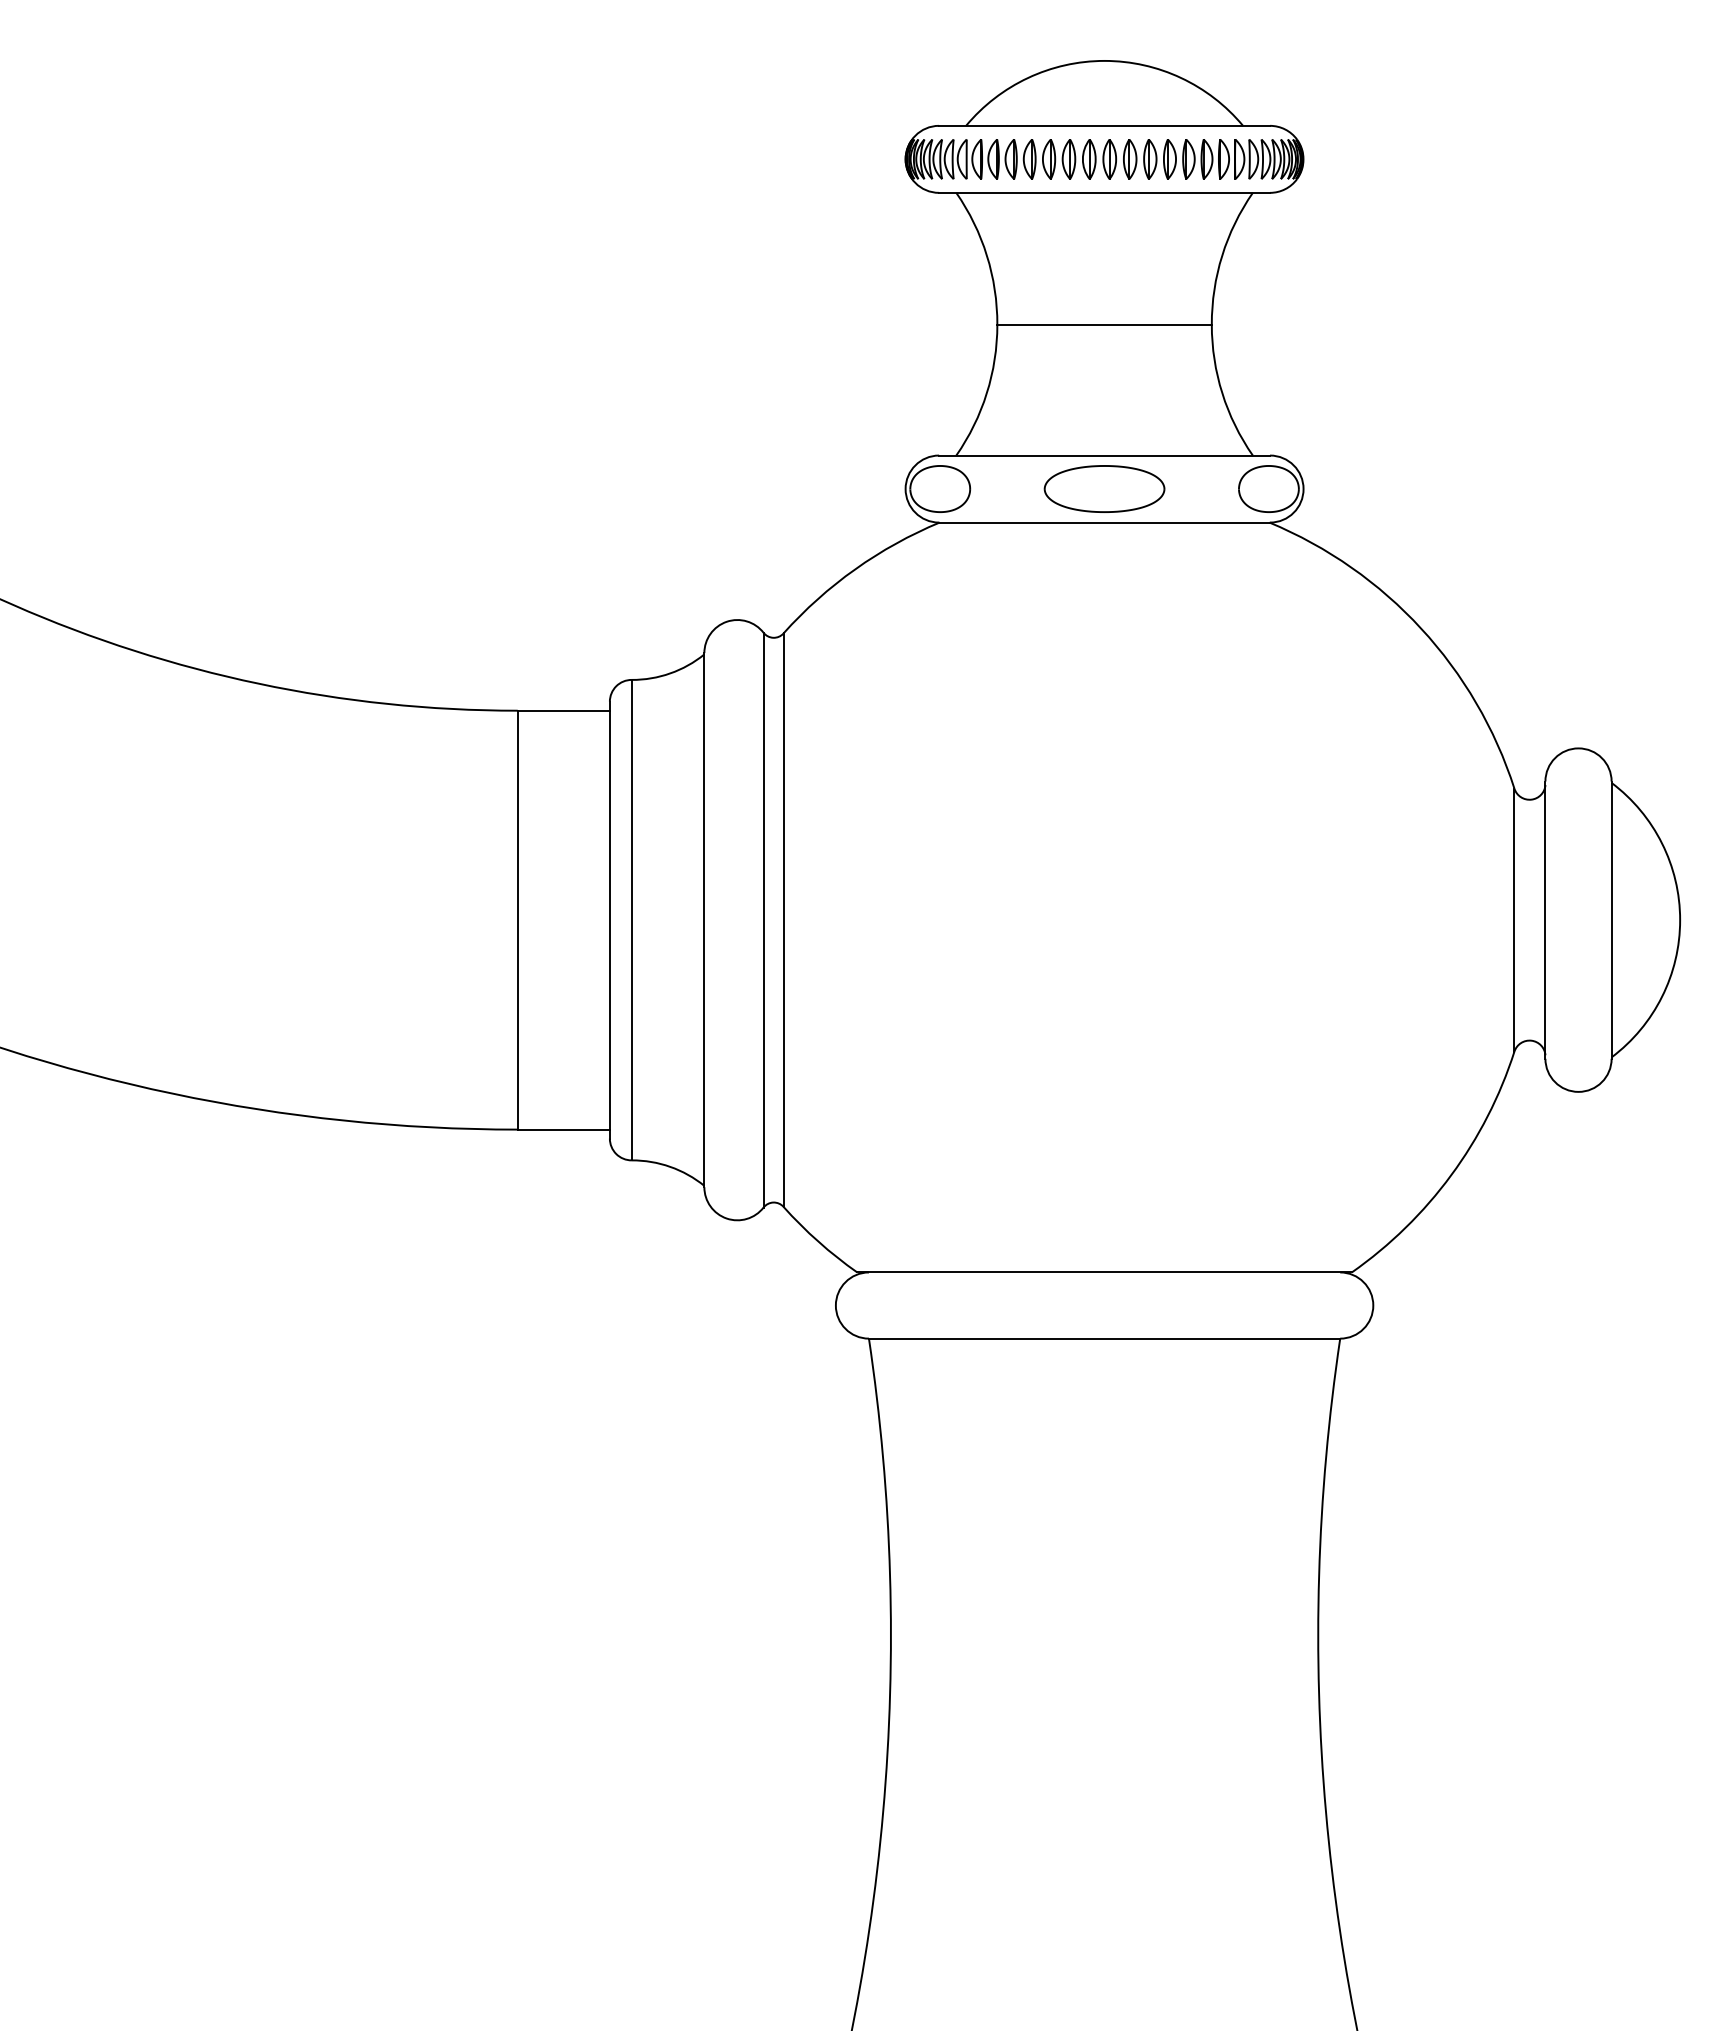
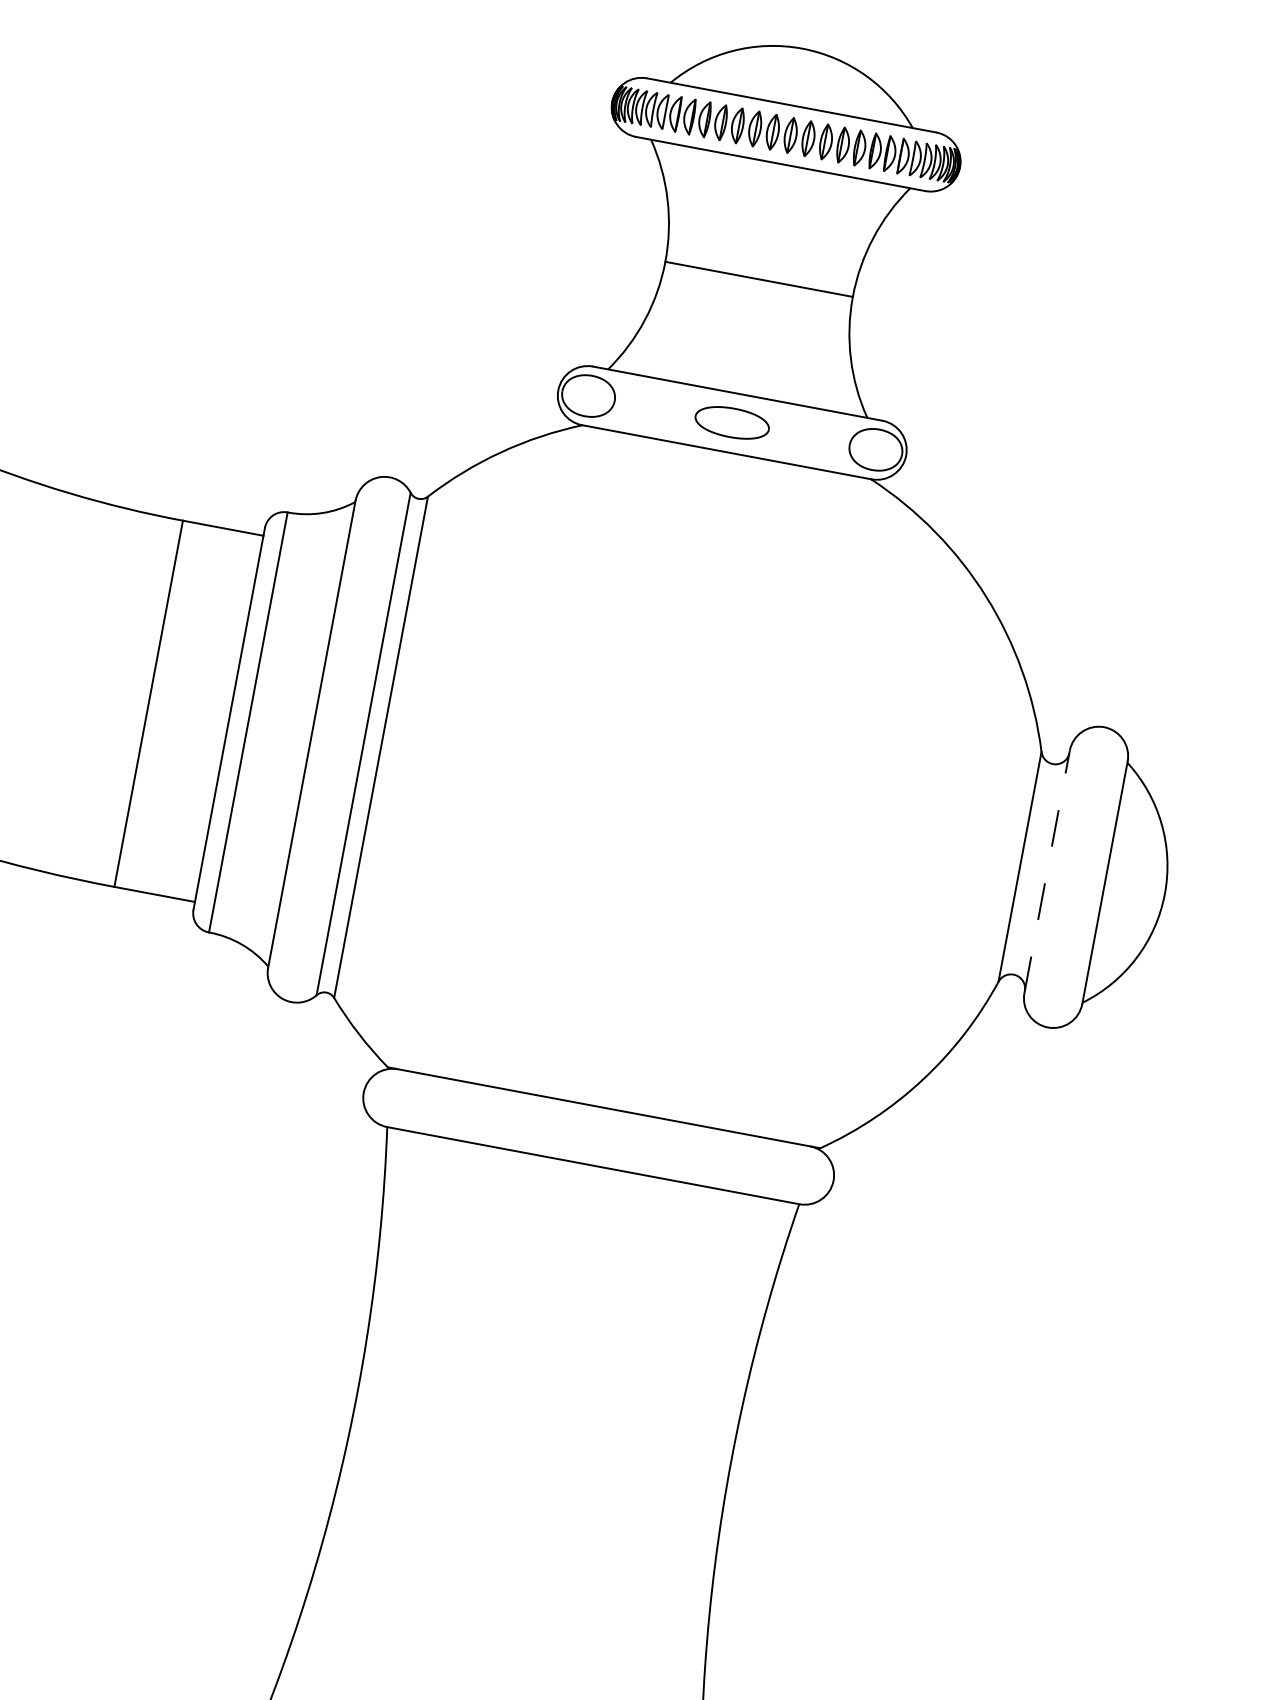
part: (1104, 488) -> (732, 422), size x0.7
line: (1545, 920) -> (1047, 872), solid -> dashed

